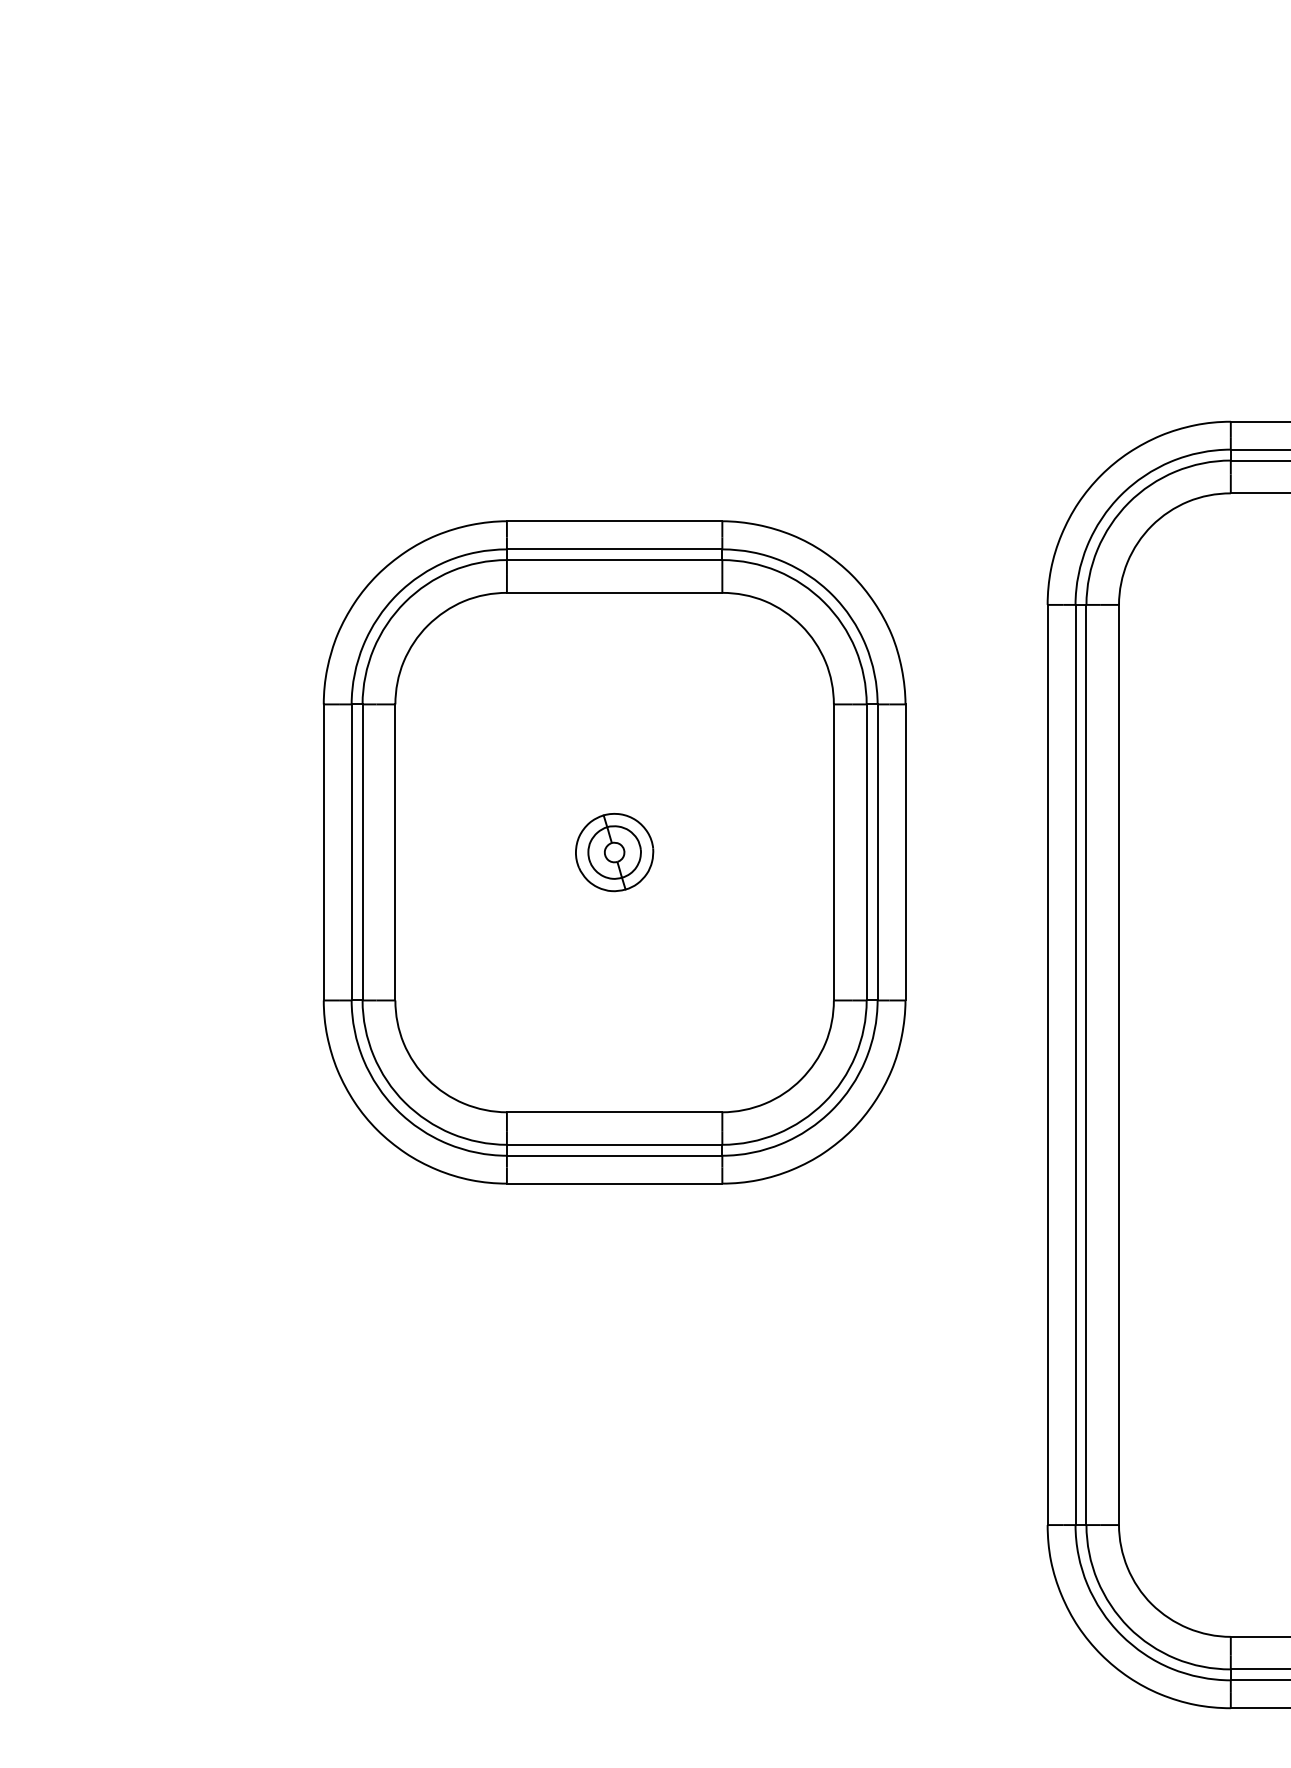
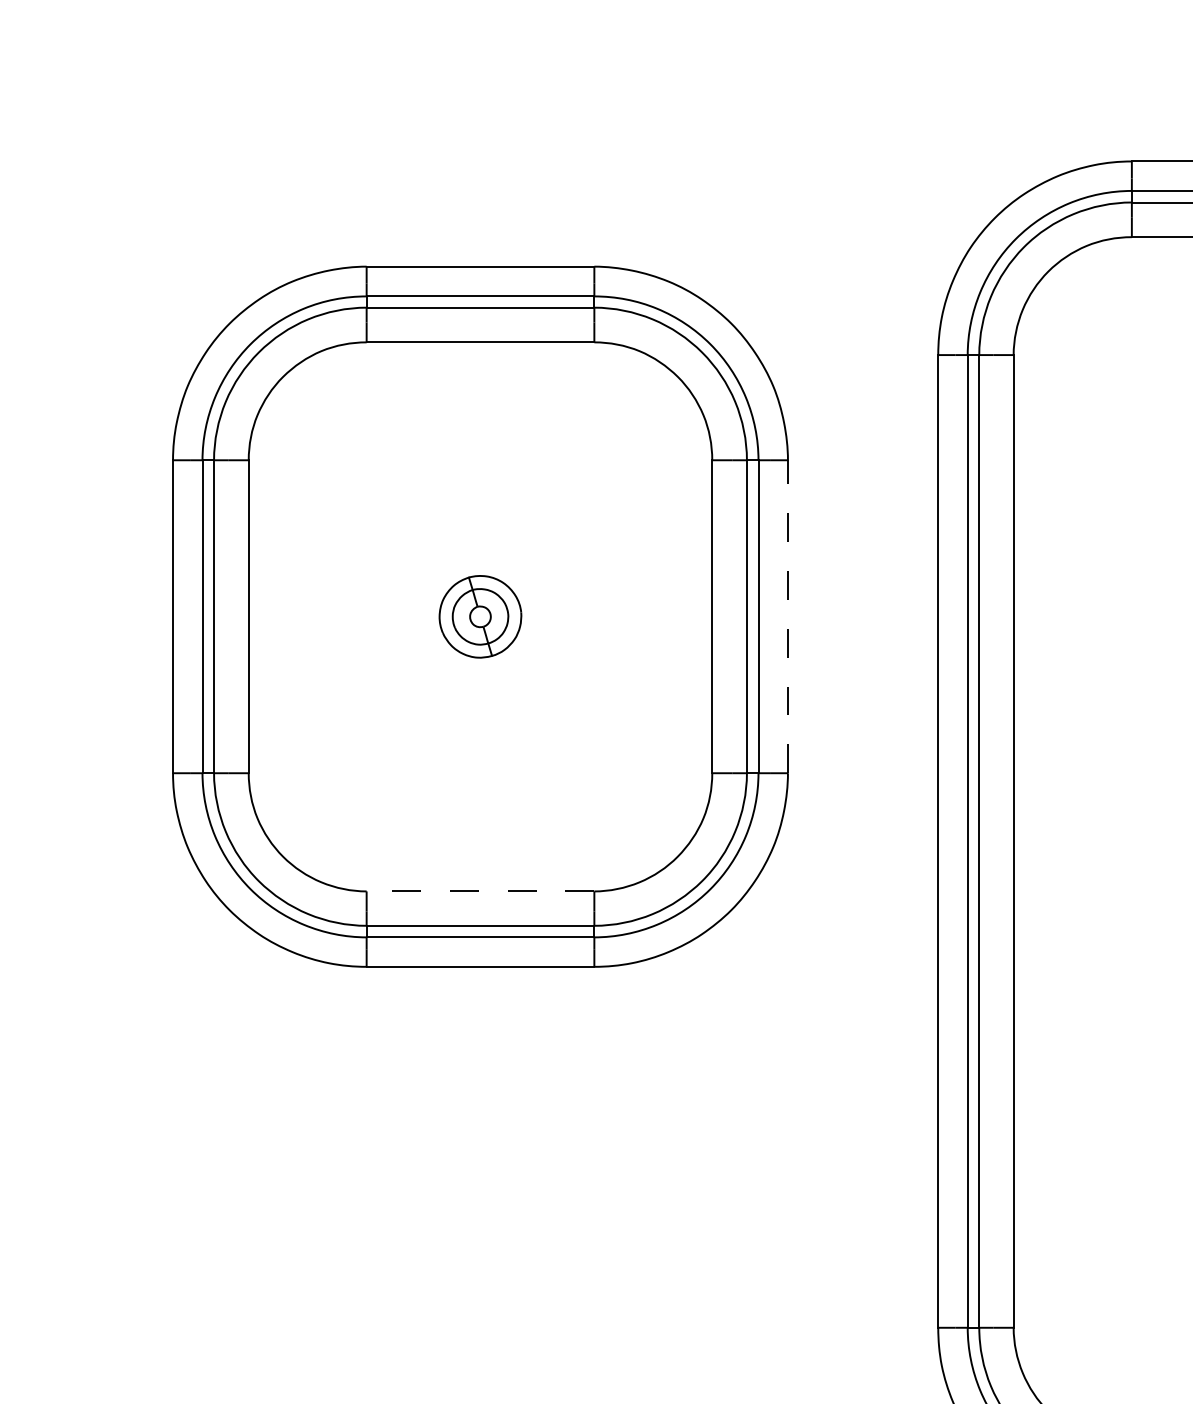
line: (905, 851) -> (787, 615), solid -> dashed
line: (614, 1112) -> (480, 891), solid -> dashed

